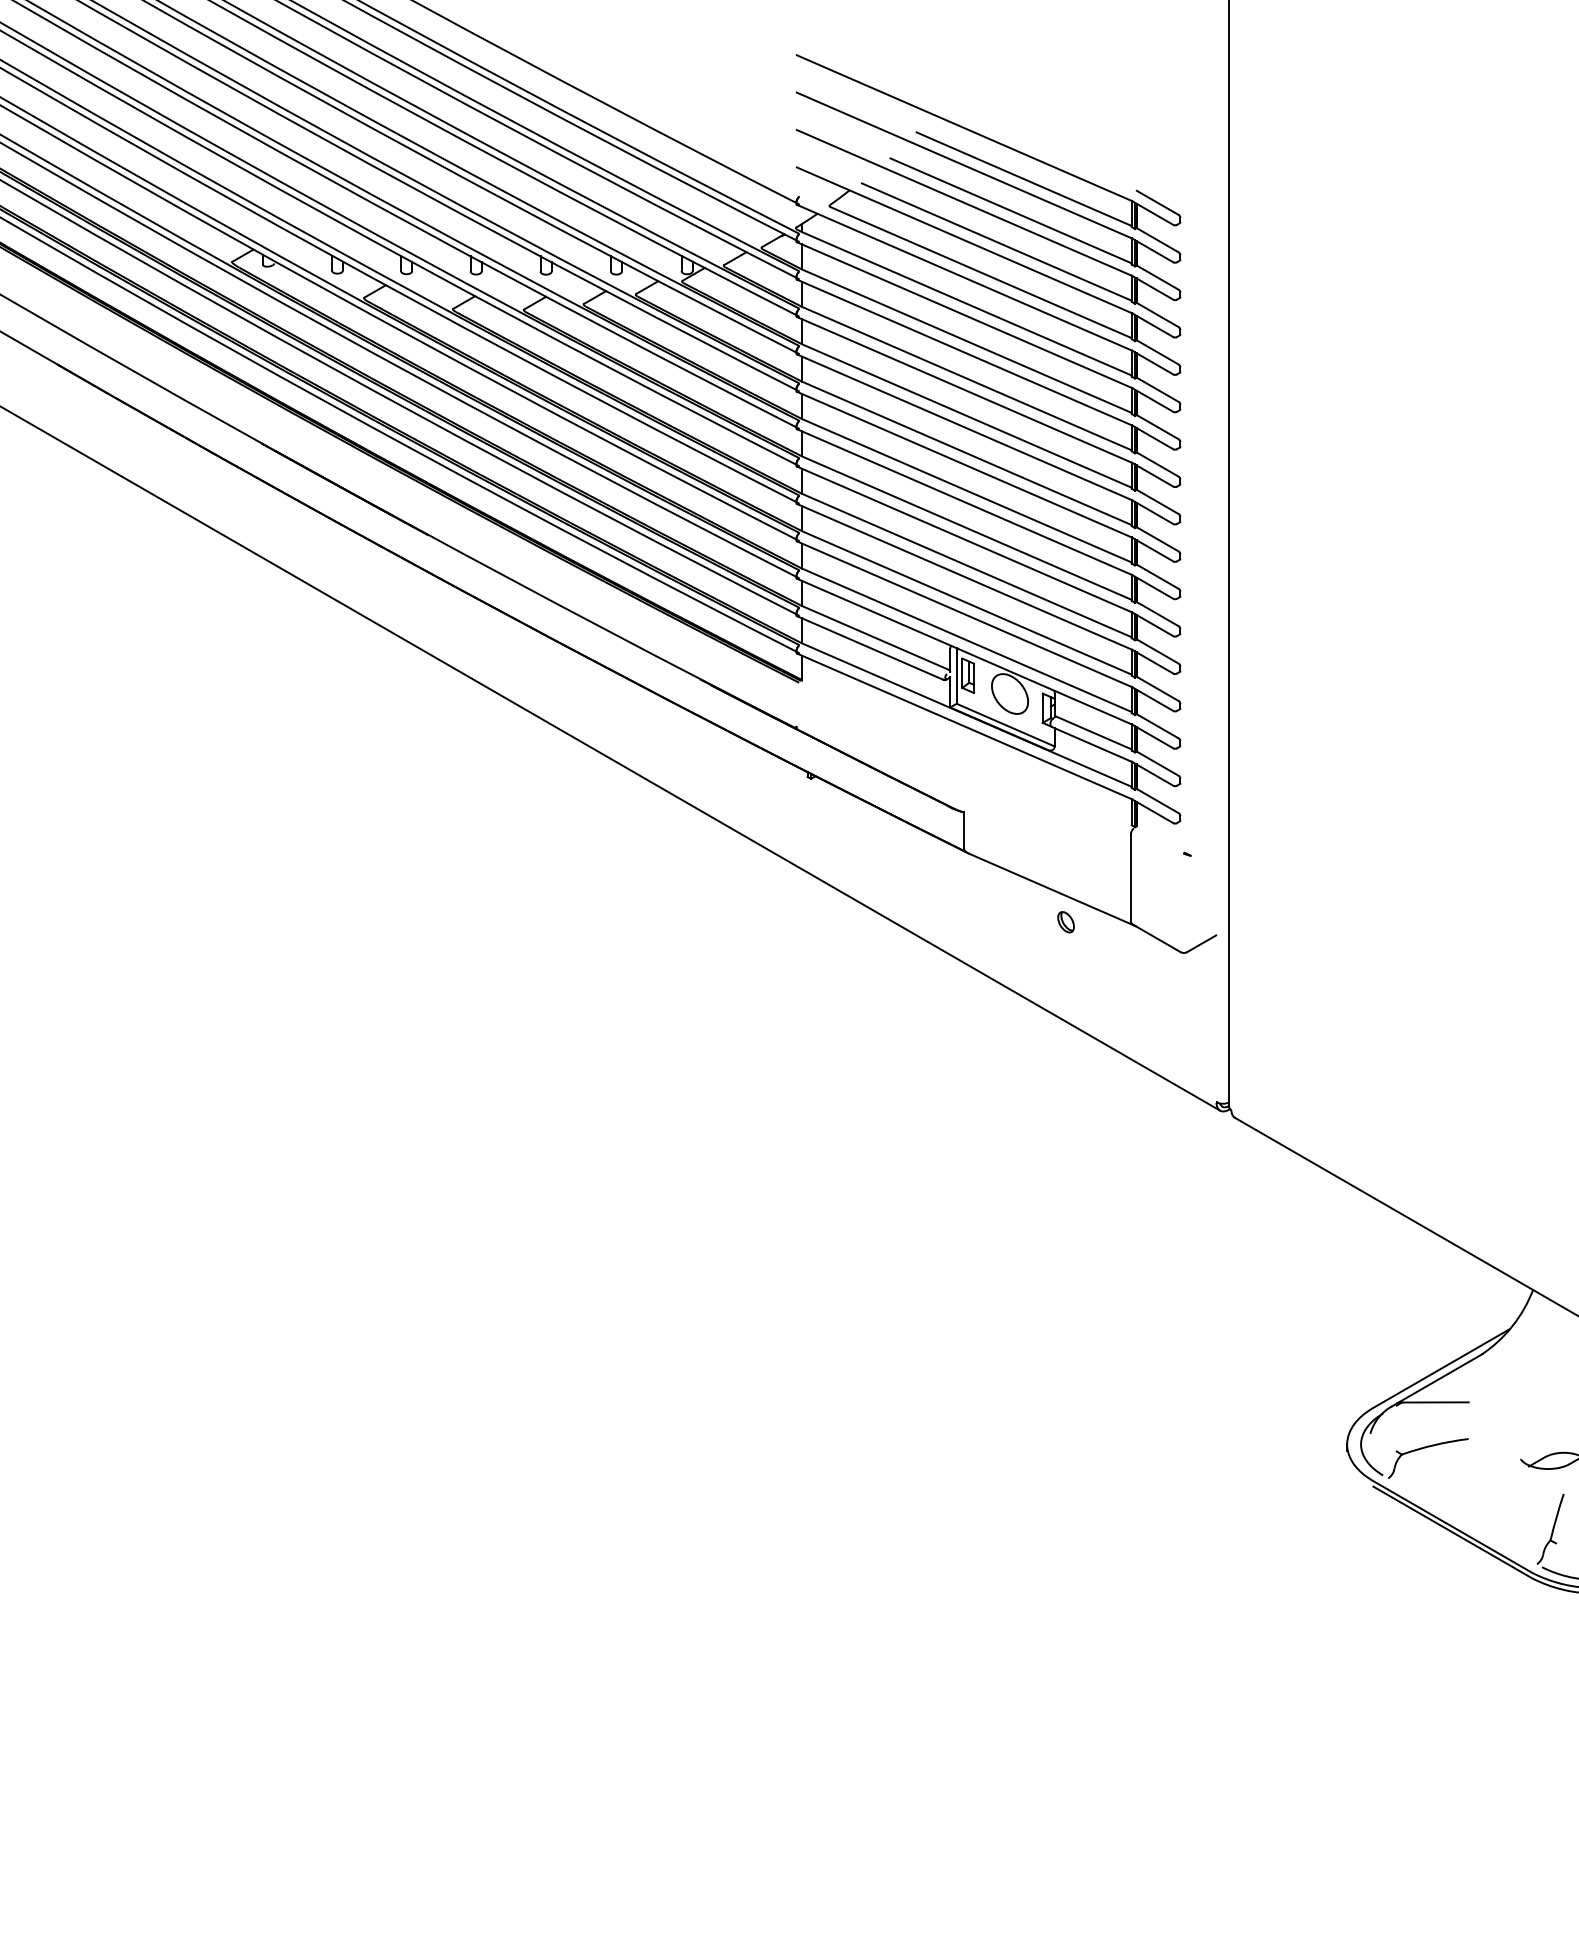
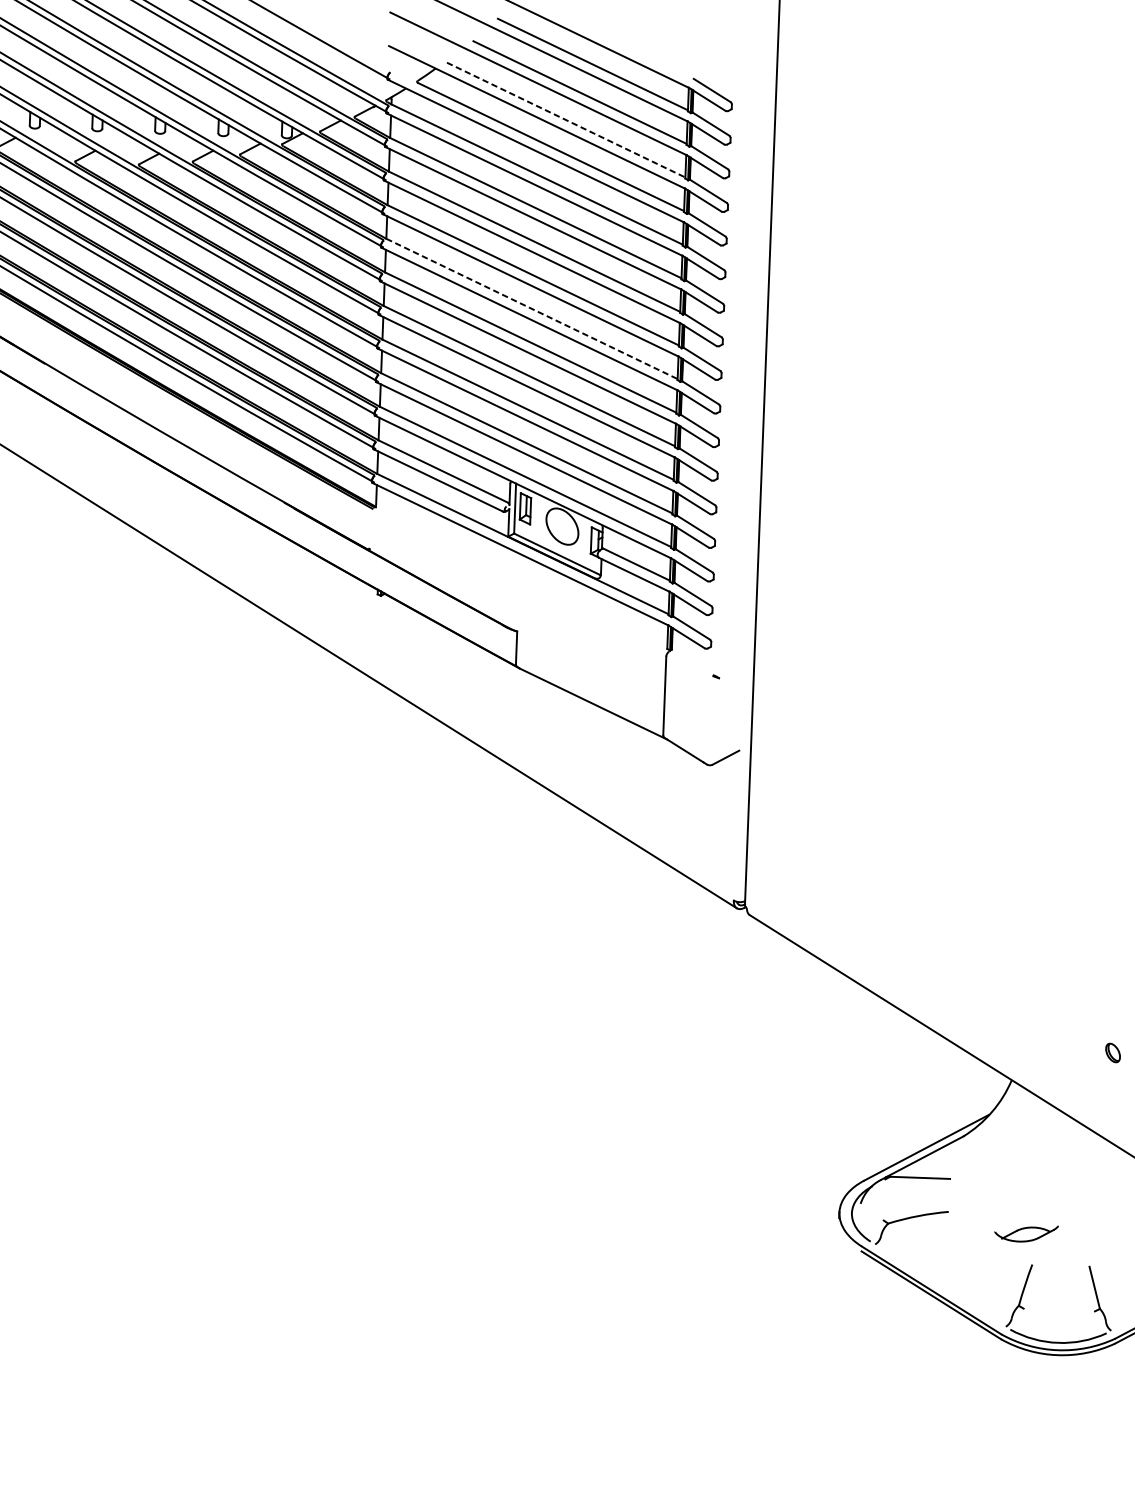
line: (997, 242) -> (566, 120), solid -> dashed
line: (966, 453) -> (531, 309), solid -> dashed
part: (1065, 922) -> (604, 733), removed

